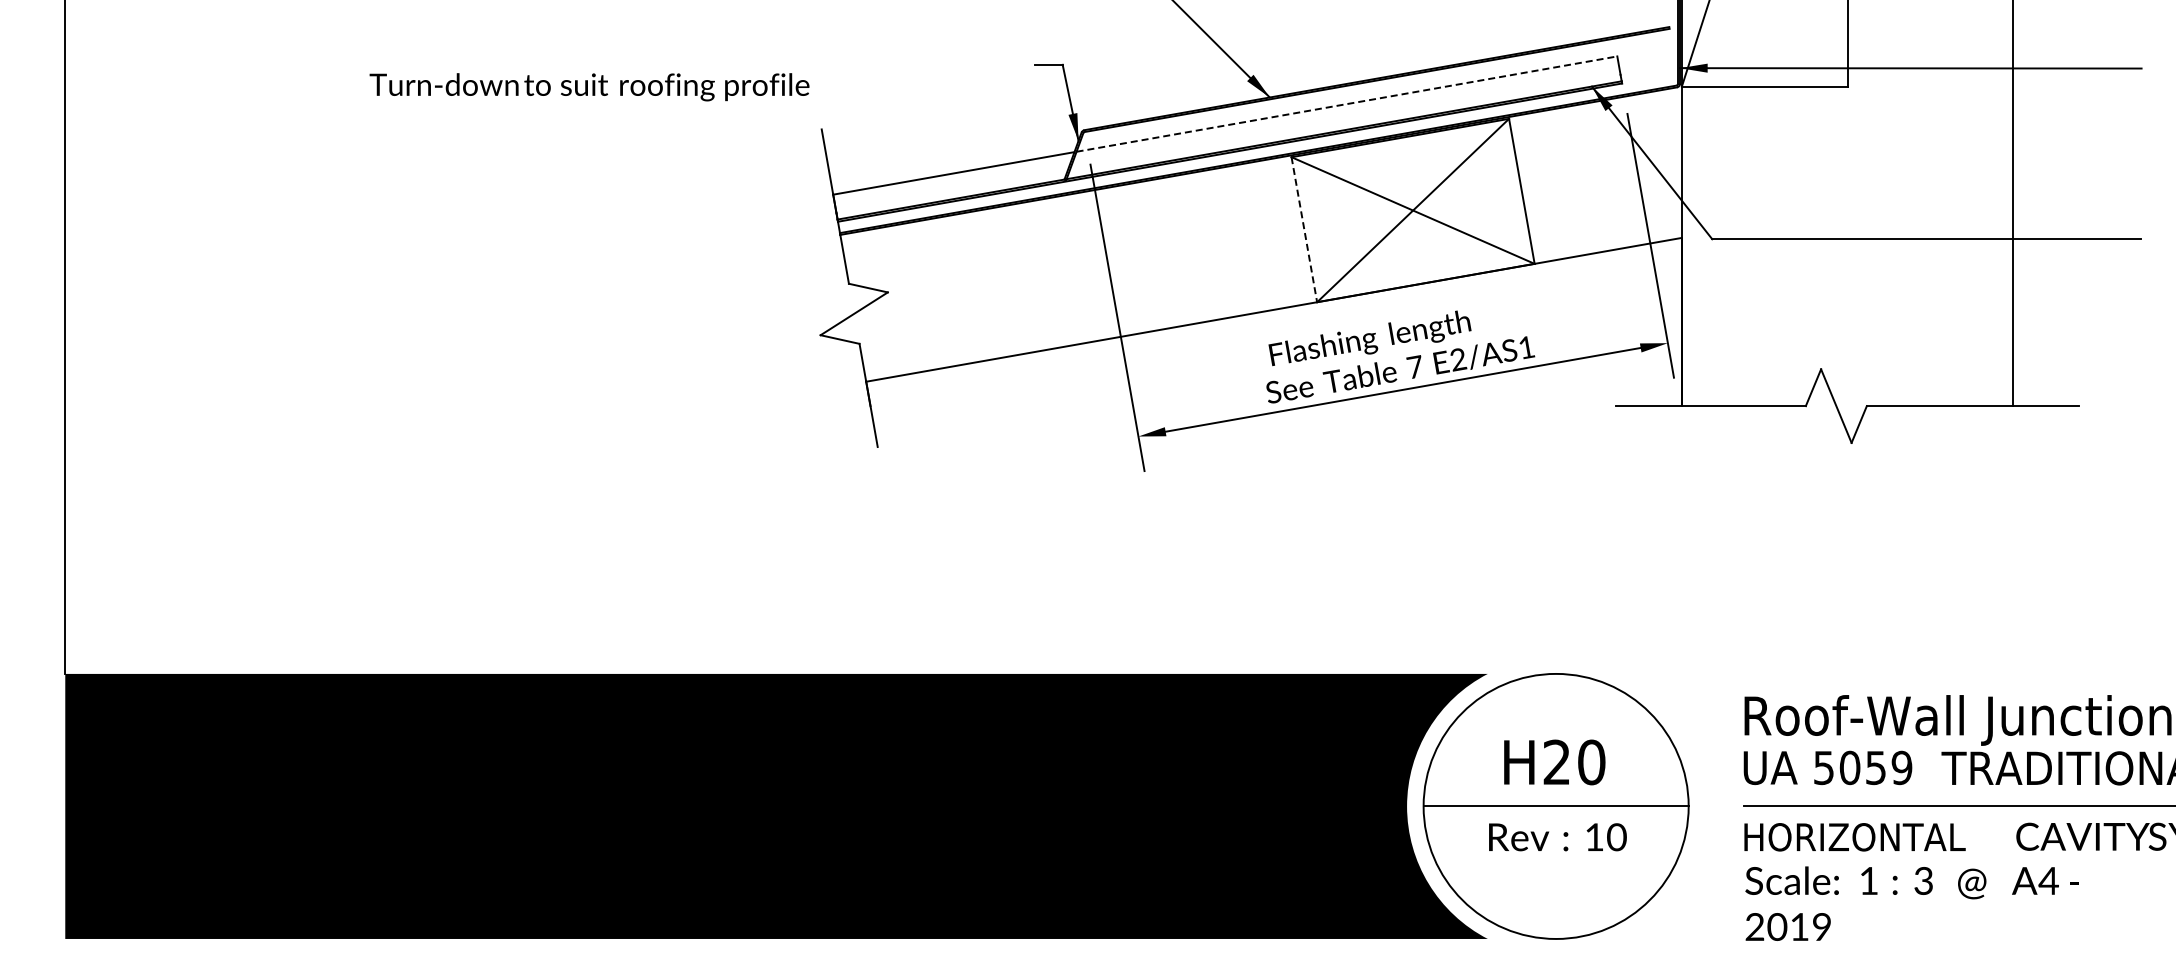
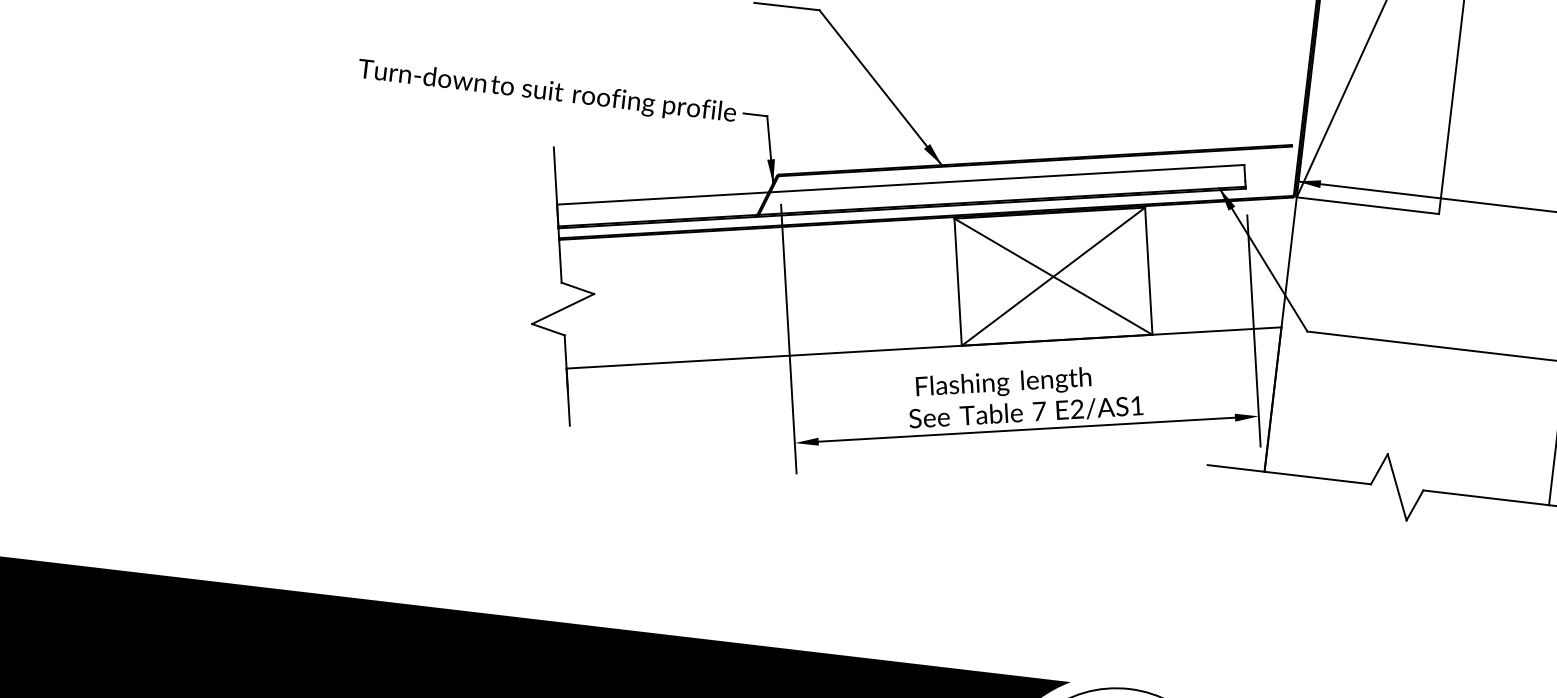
text: (589, 87) -> (547, 92), moved
line: (1346, 104) -> (1006, 178), dashed -> solid
line: (1304, 229) -> (958, 282), dashed -> solid

